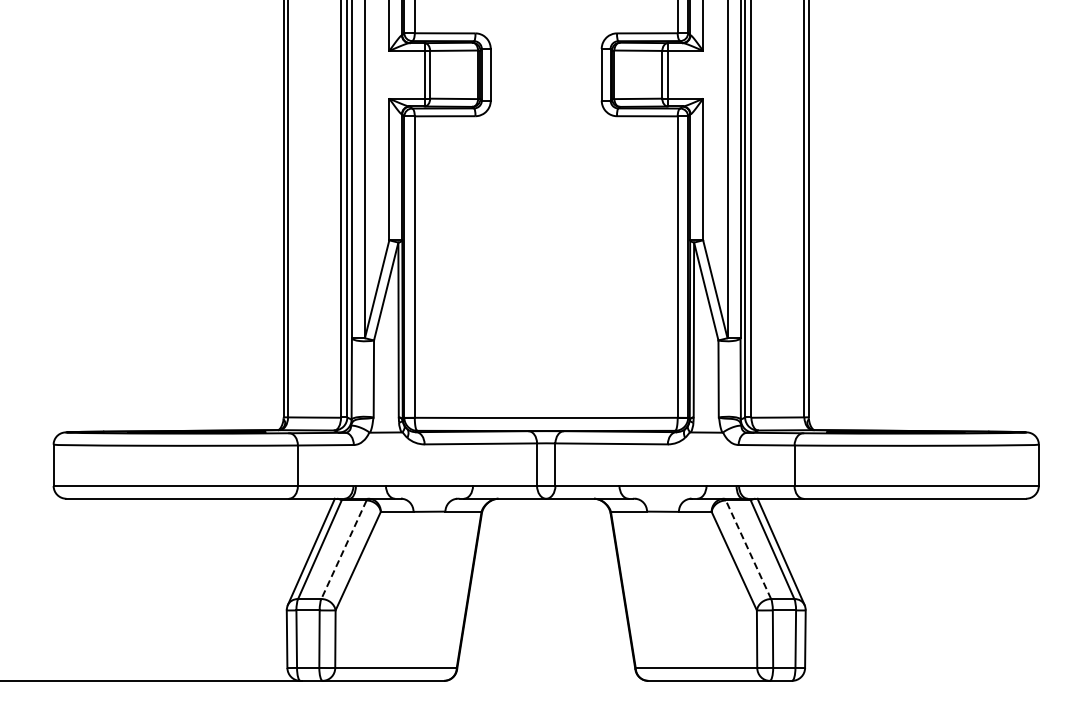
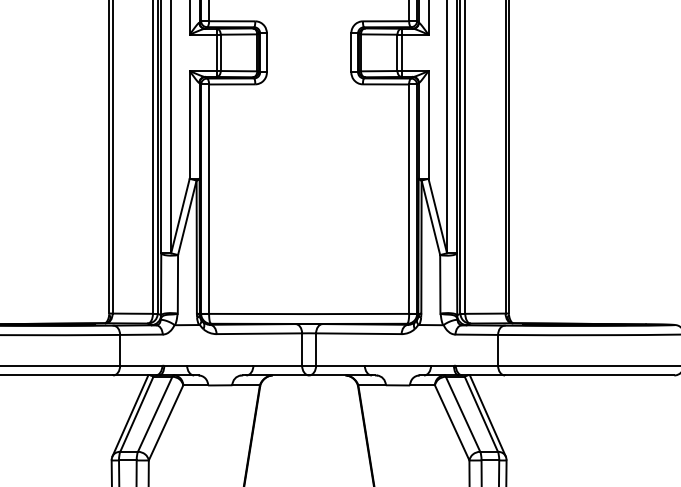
line: (748, 549) -> (463, 414), dashed -> solid
line: (343, 550) -> (154, 414), dashed -> solid

